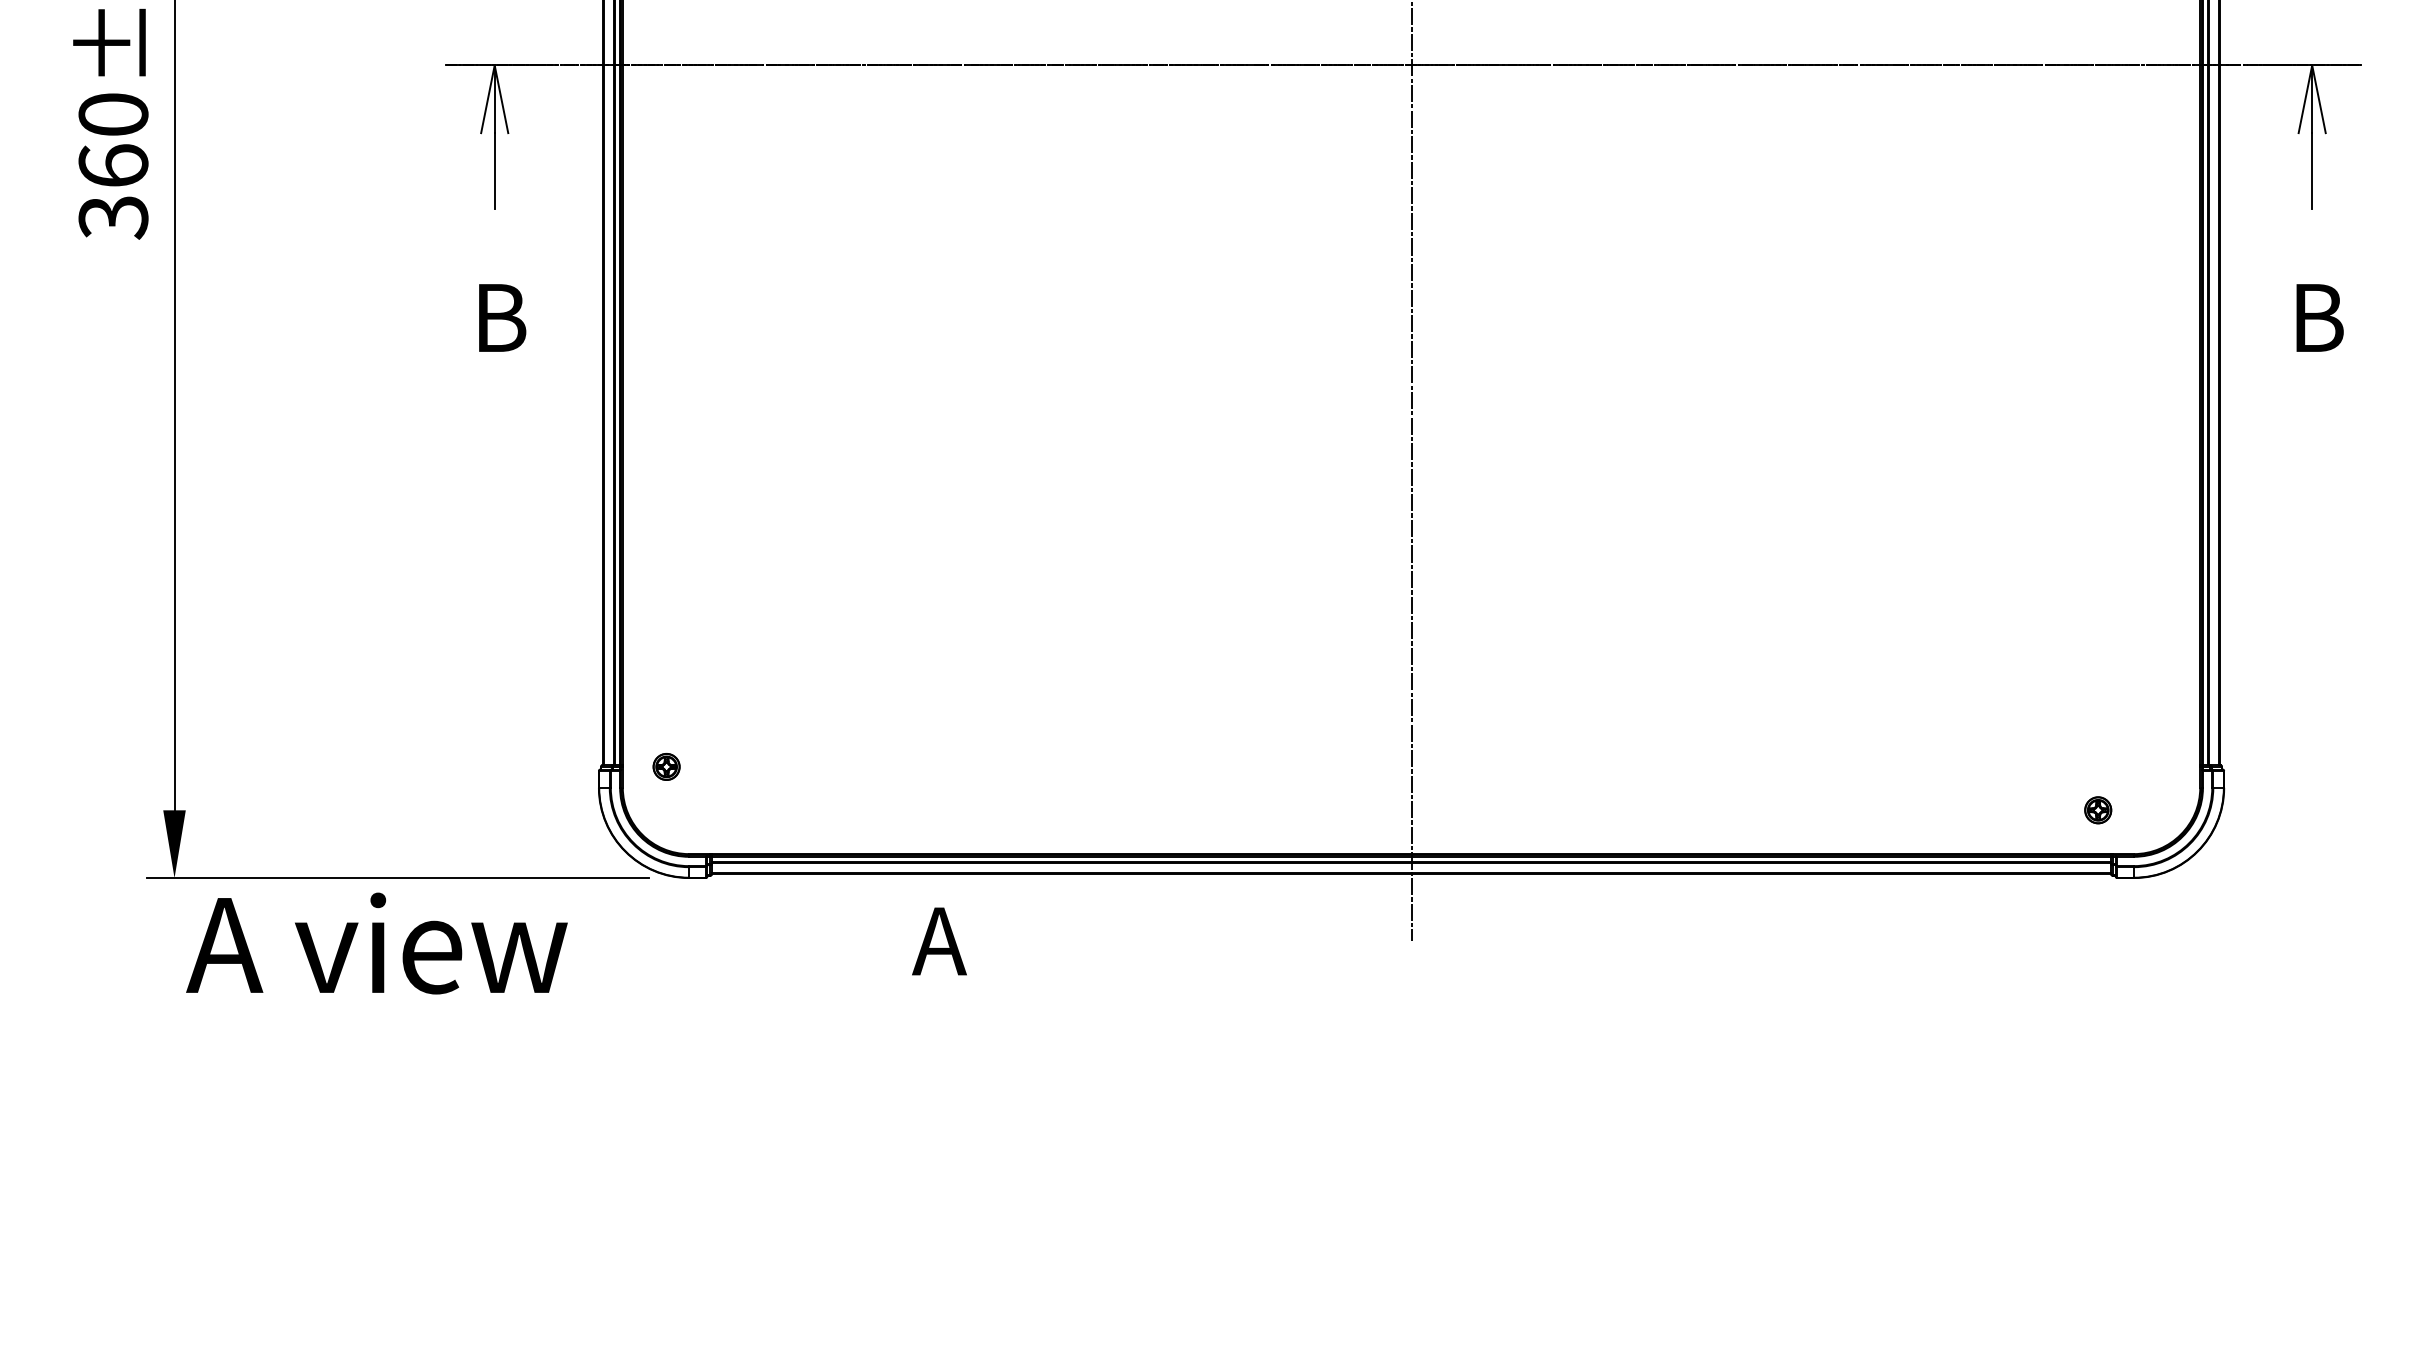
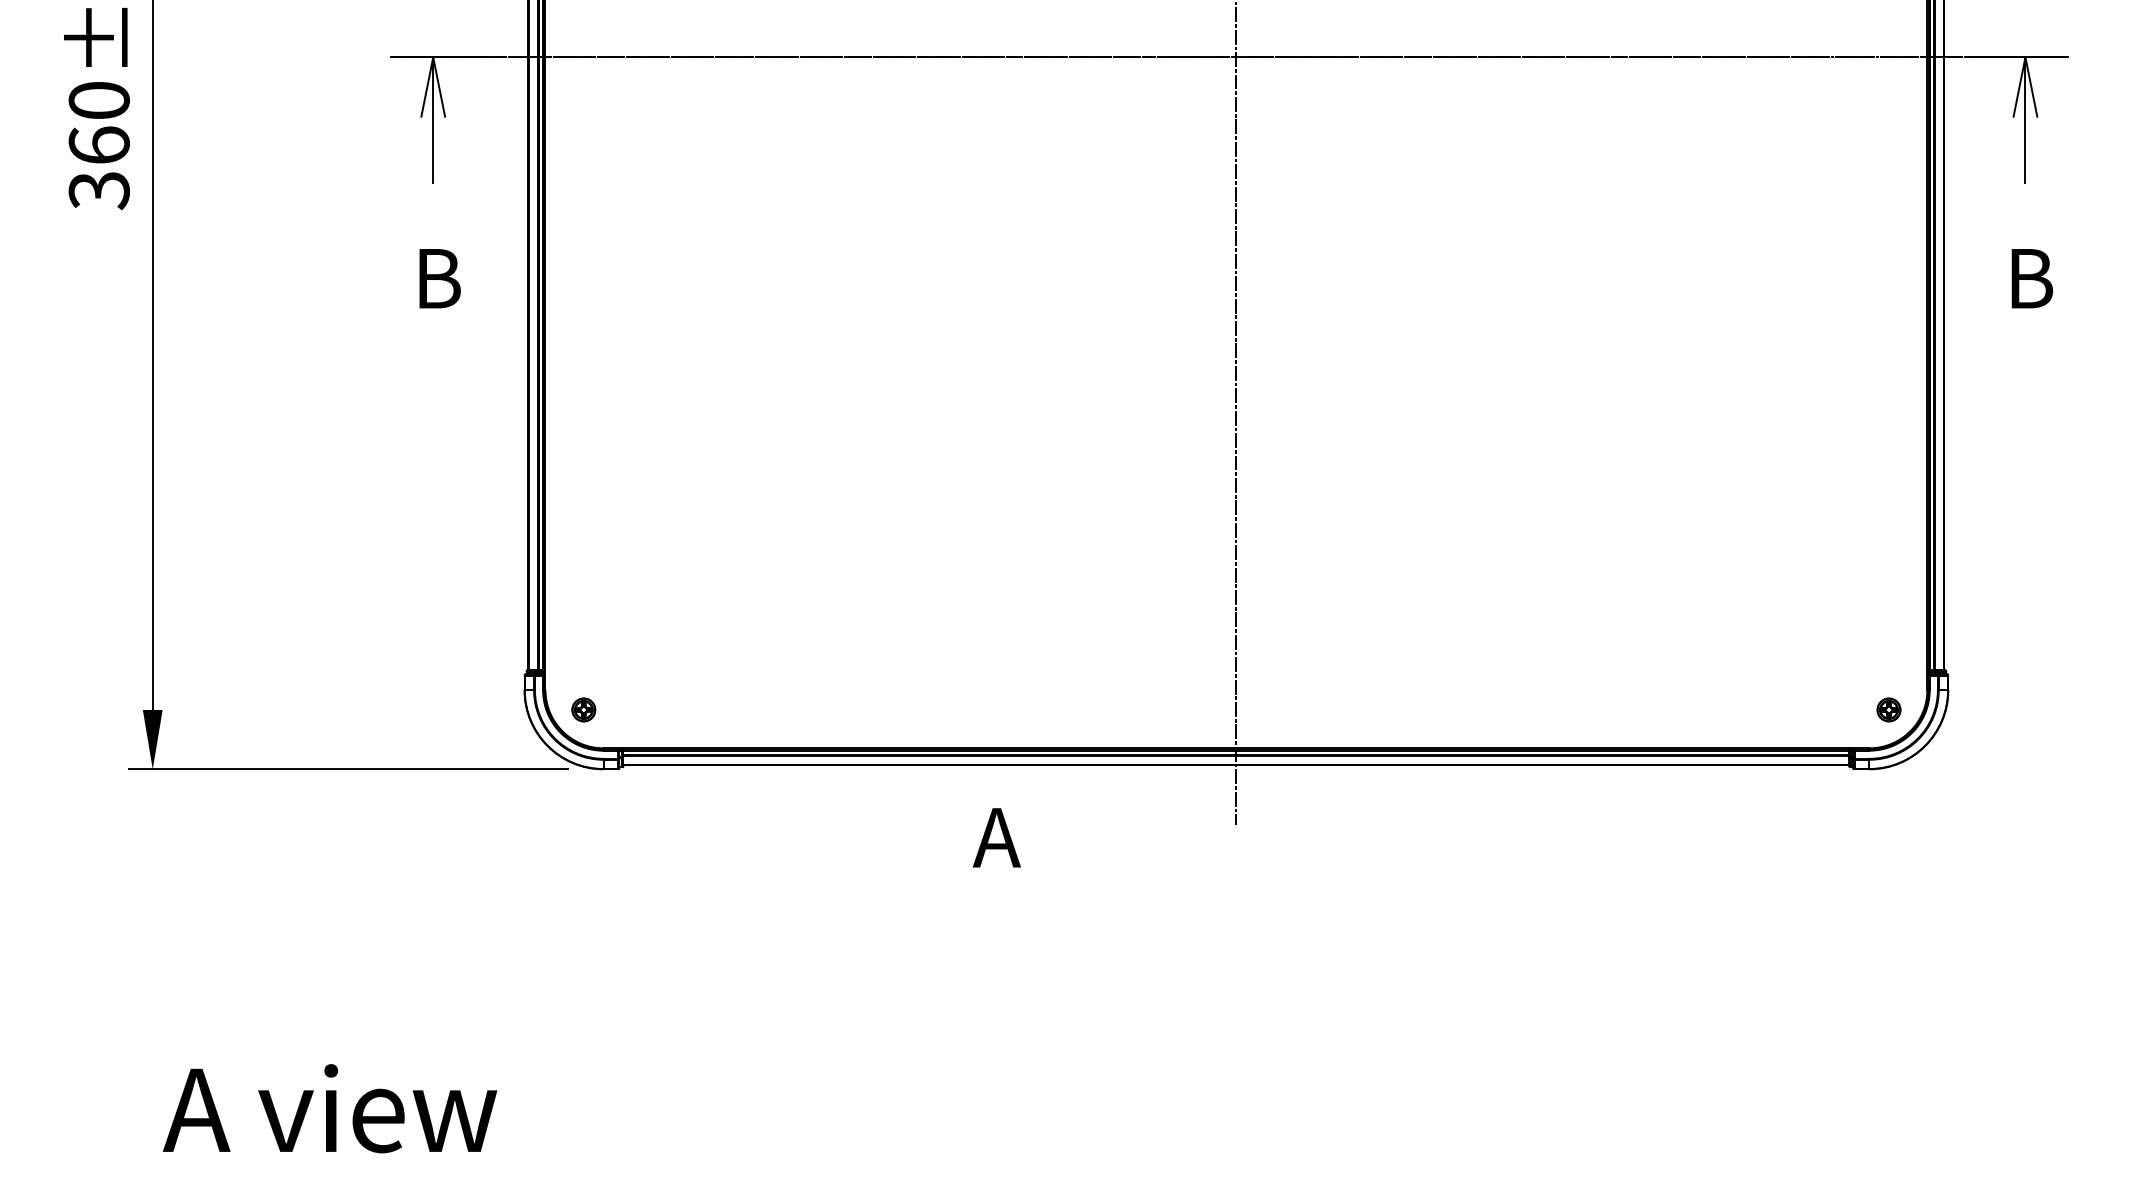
part: (666, 766) -> (583, 709), moved
part: (2097, 809) -> (1888, 709), moved
text: (939, 941) -> (996, 837), moved
text: (377, 943) -> (330, 1108), moved

